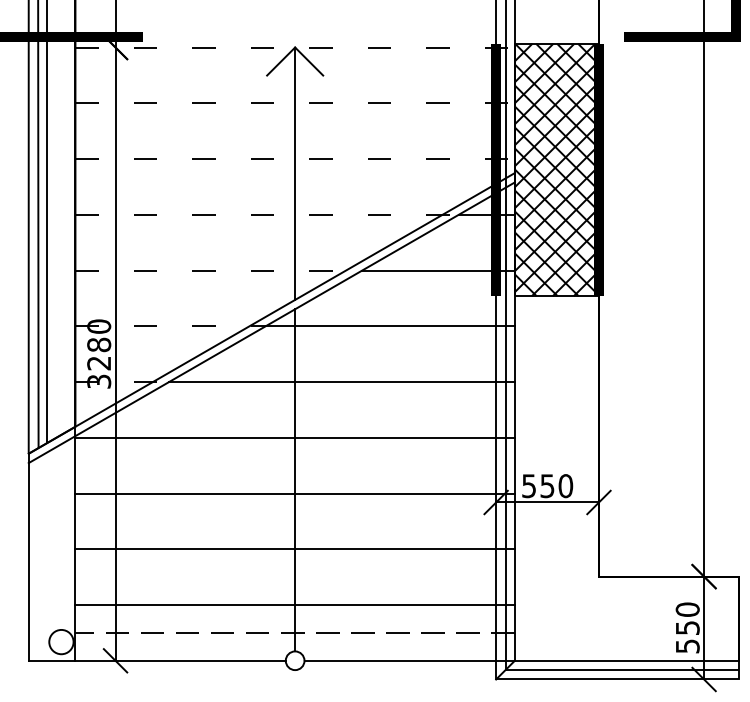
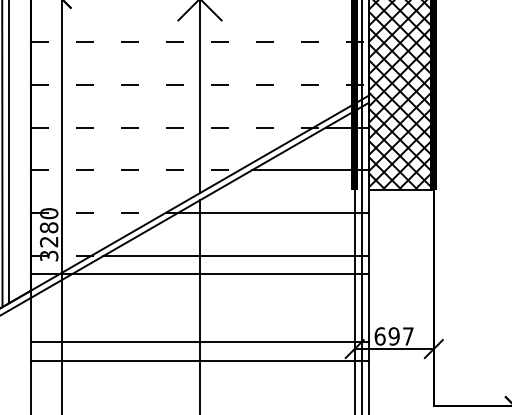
line: (294, 437) -> (199, 273), moved
text: (547, 486) -> (394, 336), 550 -> 697
line: (294, 549) -> (199, 361), moved

